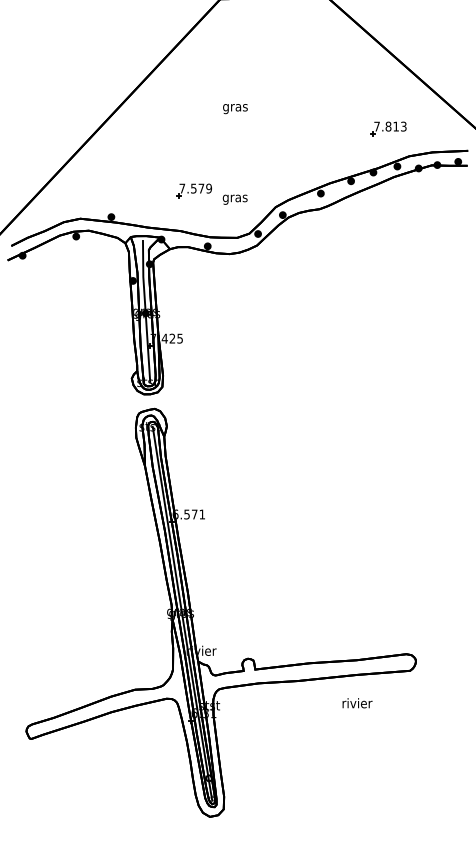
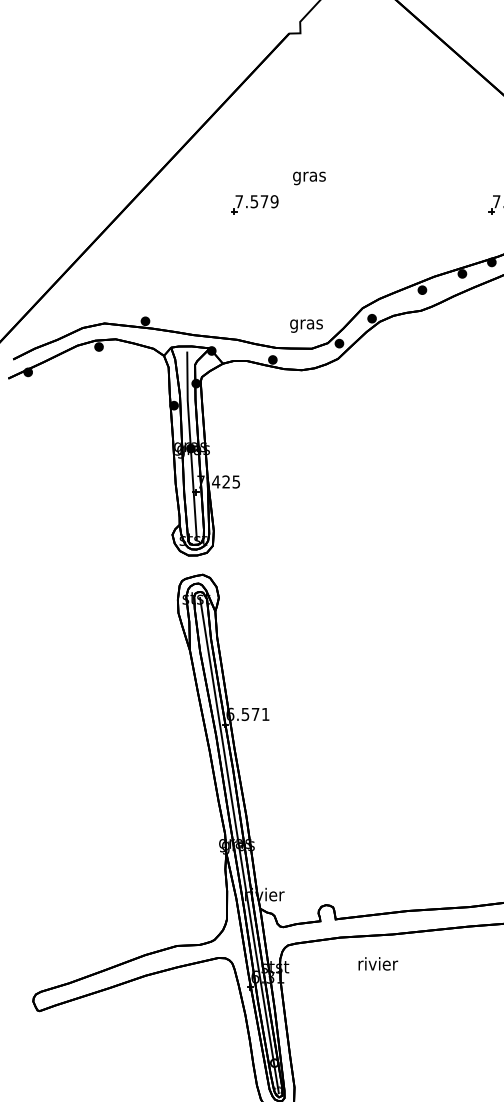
part: (193, 190) -> (254, 204), moved
text: (234, 199) -> (305, 325), moved
text: (357, 703) -> (378, 964), moved

